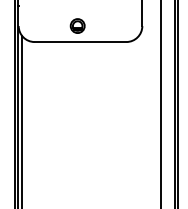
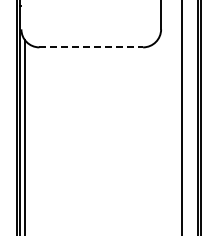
part: (77, 26) -> (87, 29), removed
line: (80, 42) -> (91, 47), solid -> dashed

